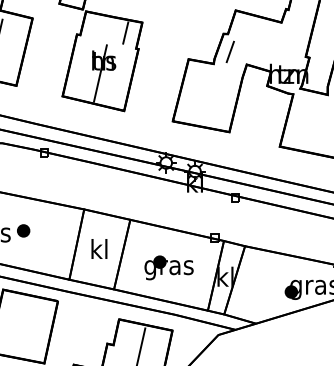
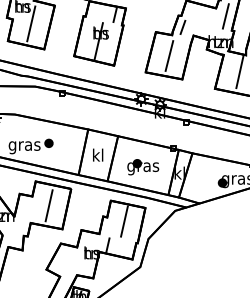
line: (296, 35) -> (225, 16), added
line: (209, 95) -> (169, 55), added
line: (317, 119) -> (239, 71), added
line: (22, 326) -> (48, 205), added

